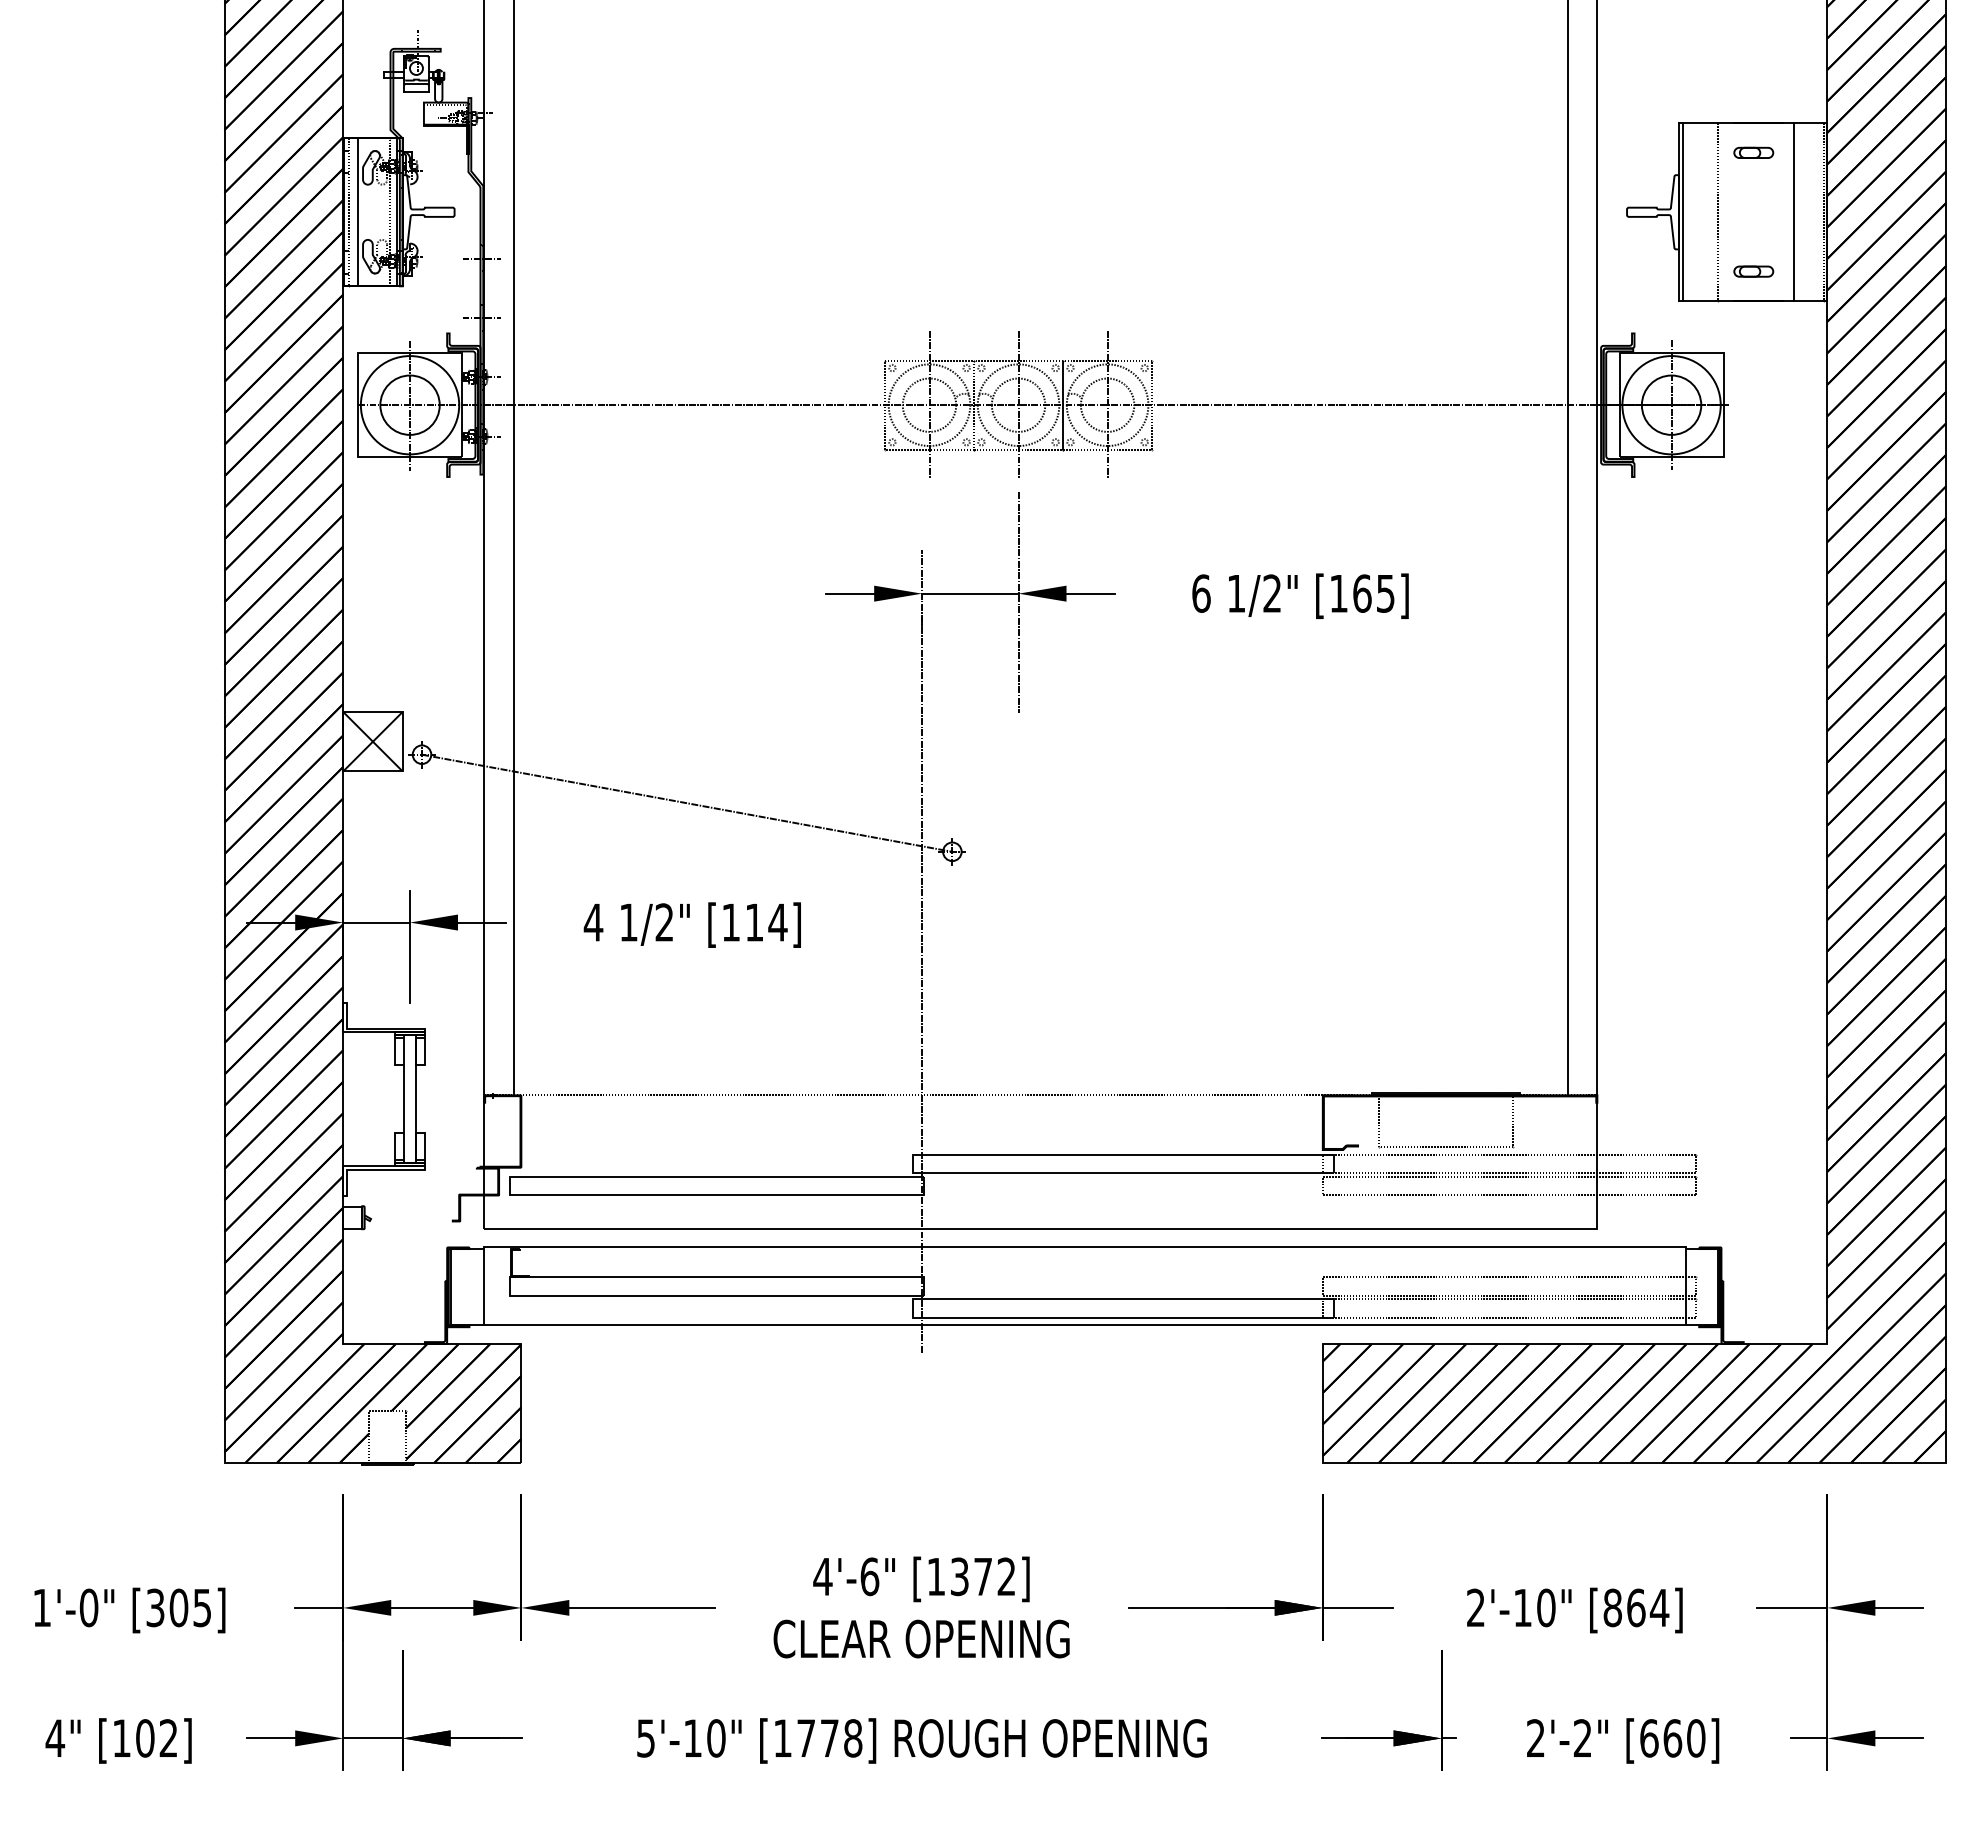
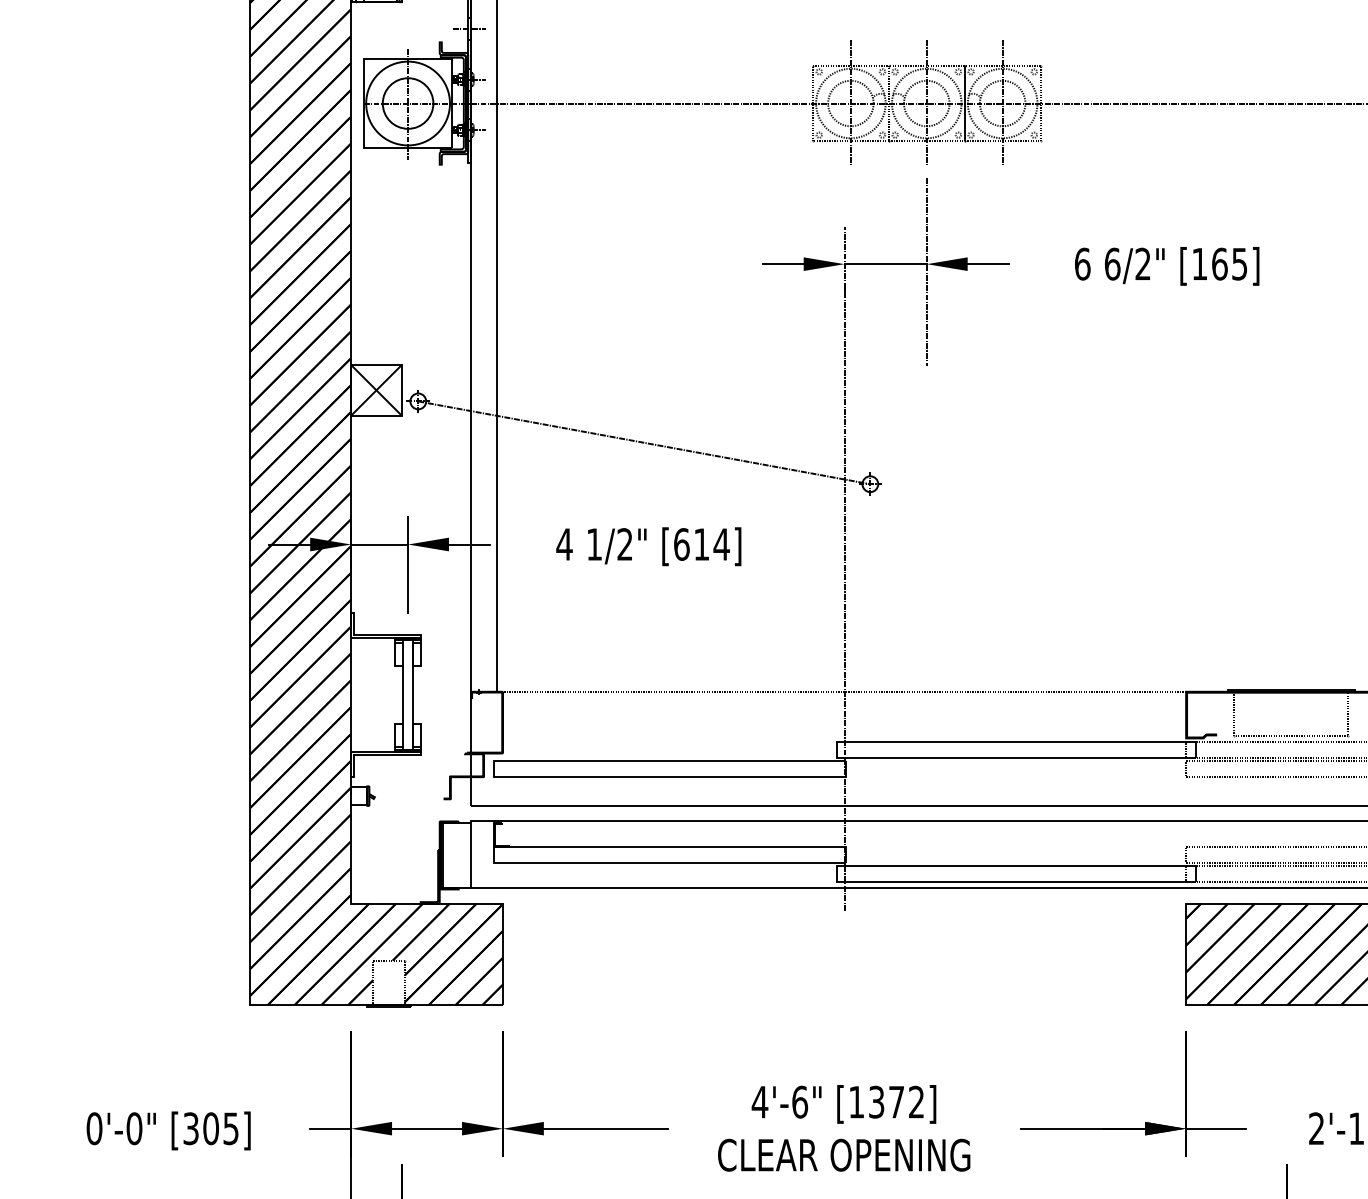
text: (1236, 593) -> (1112, 264), 1/2" -> 6/2"
text: (731, 922) -> (682, 544), [114] -> [614]
text: (42, 1607) -> (94, 1128), 1'-0" -> 0'-0"

